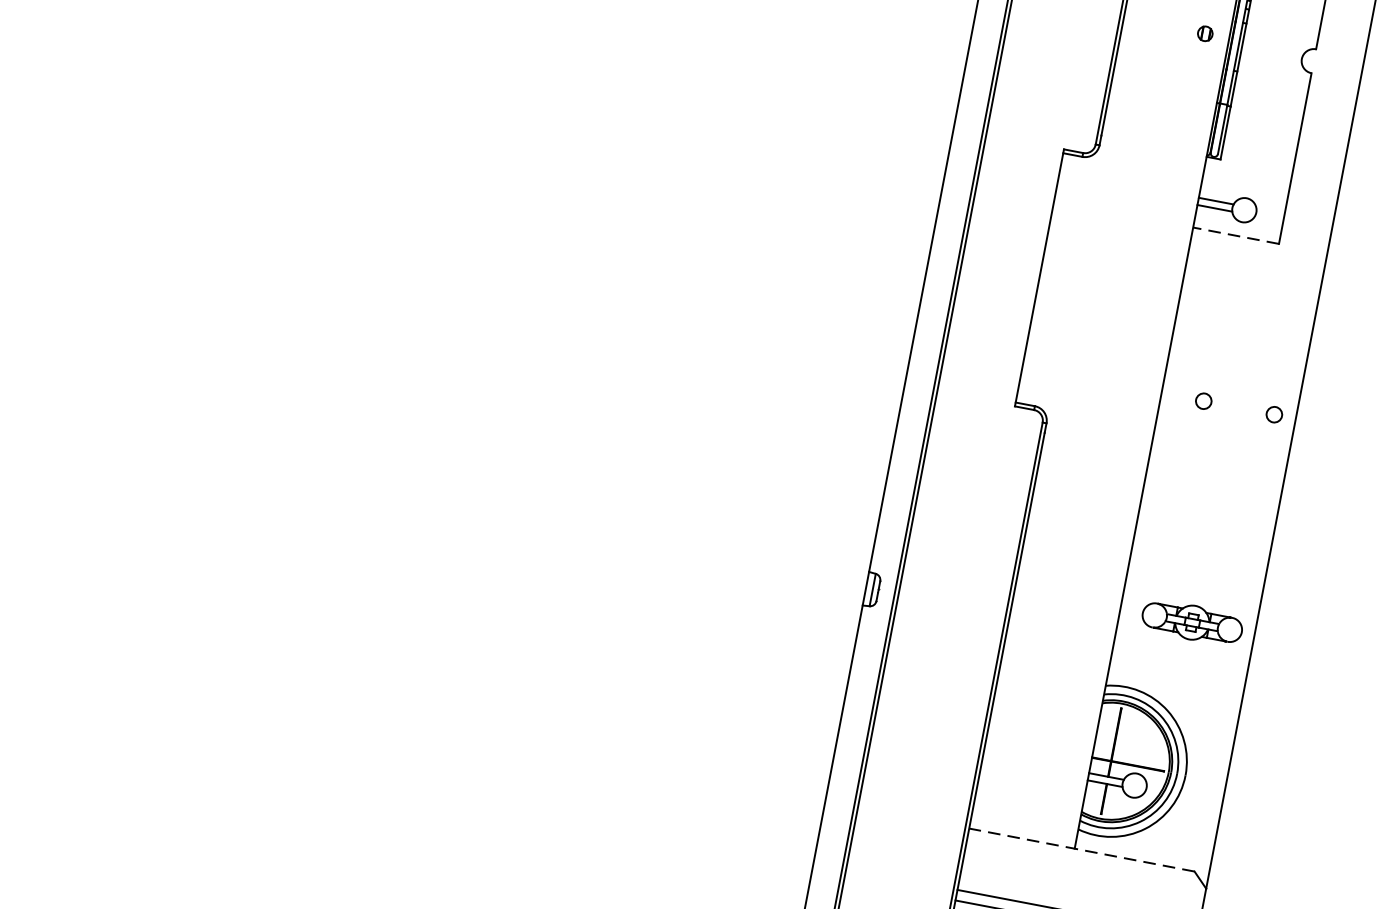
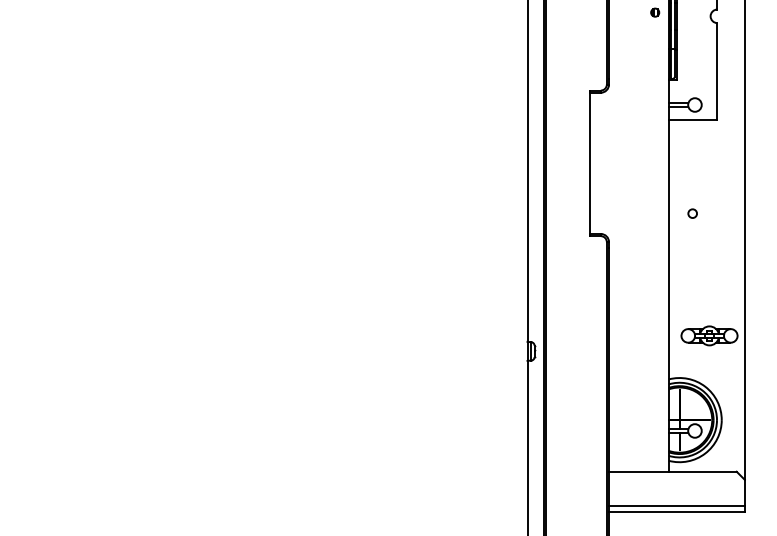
line: (1235, 234) -> (692, 119), dashed -> solid
circle: (1274, 414) -> (732, 213), removed
line: (1081, 849) -> (672, 471), dashed -> solid

